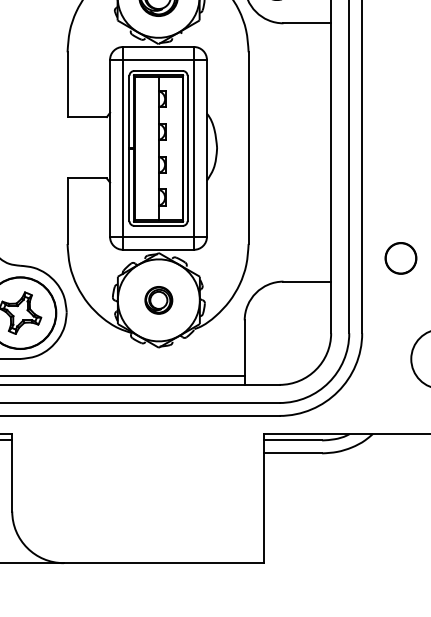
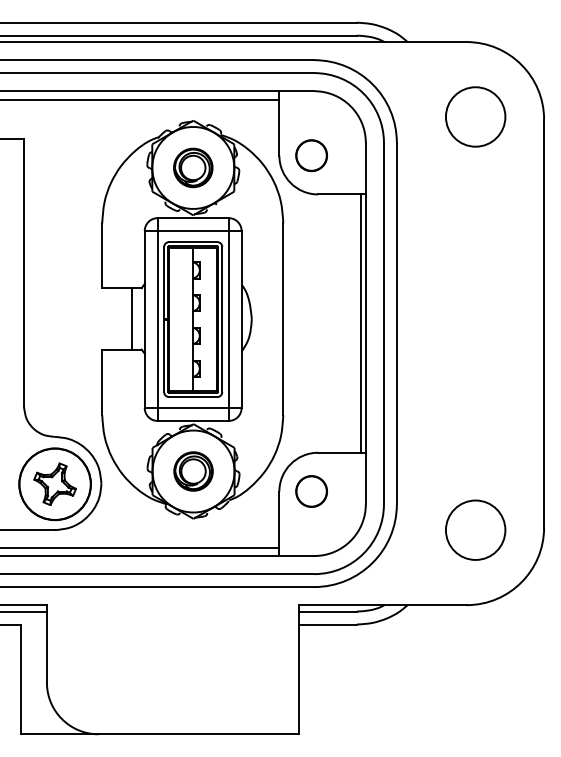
line: (96, 147) -> (131, 318), added
line: (326, 152) -> (361, 323), added
circle: (400, 258) -> (311, 491), moved
part: (158, 300) -> (193, 471), size x1.43

